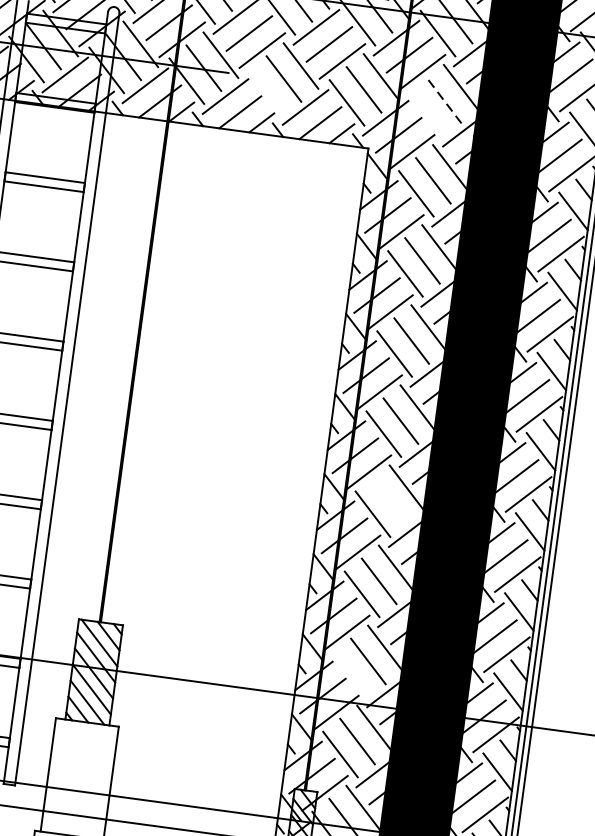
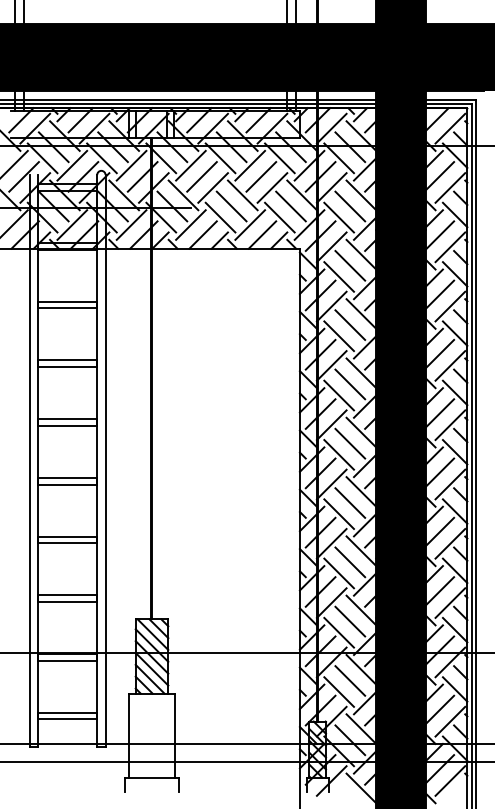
line: (266, 91) -> (220, 217), added
line: (444, 100) -> (350, 206), dashed -> solid
line: (426, 113) -> (338, 217), added
line: (390, 500) -> (350, 502), added
line: (350, 673) -> (338, 632), added

